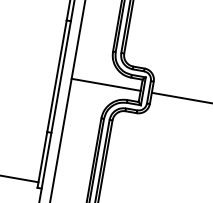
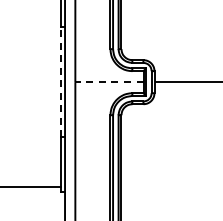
line: (56, 75) -> (60, 81), solid -> dashed
line: (105, 84) -> (108, 82), solid -> dashed

